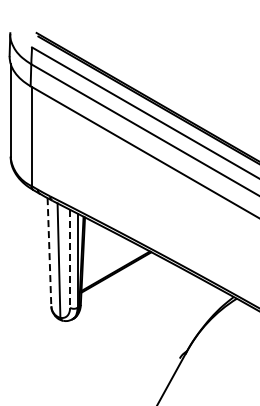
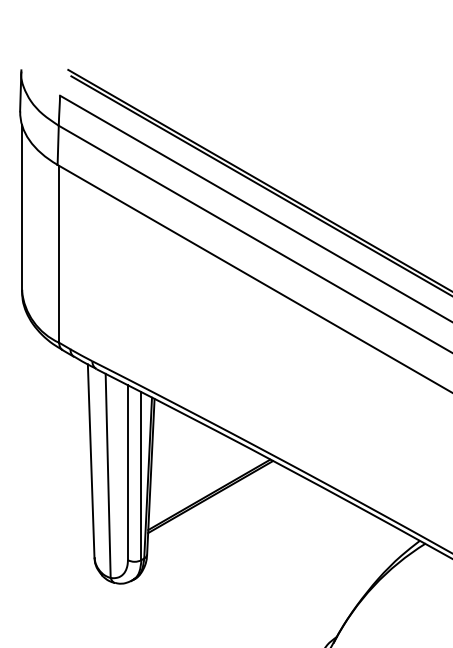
line: (49, 252) -> (91, 461), dashed -> solid
line: (70, 258) -> (128, 472), dashed -> solid

